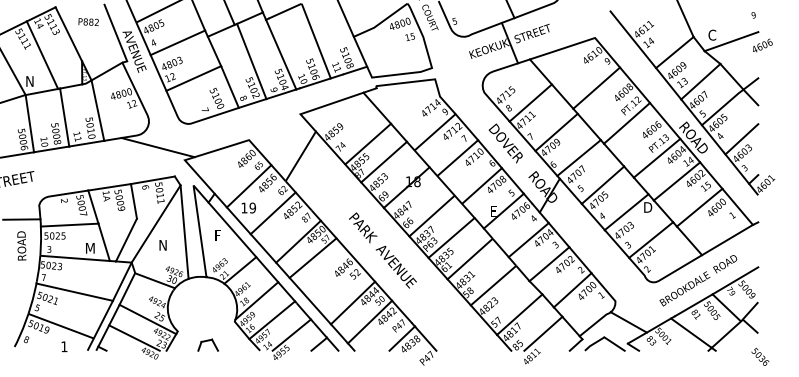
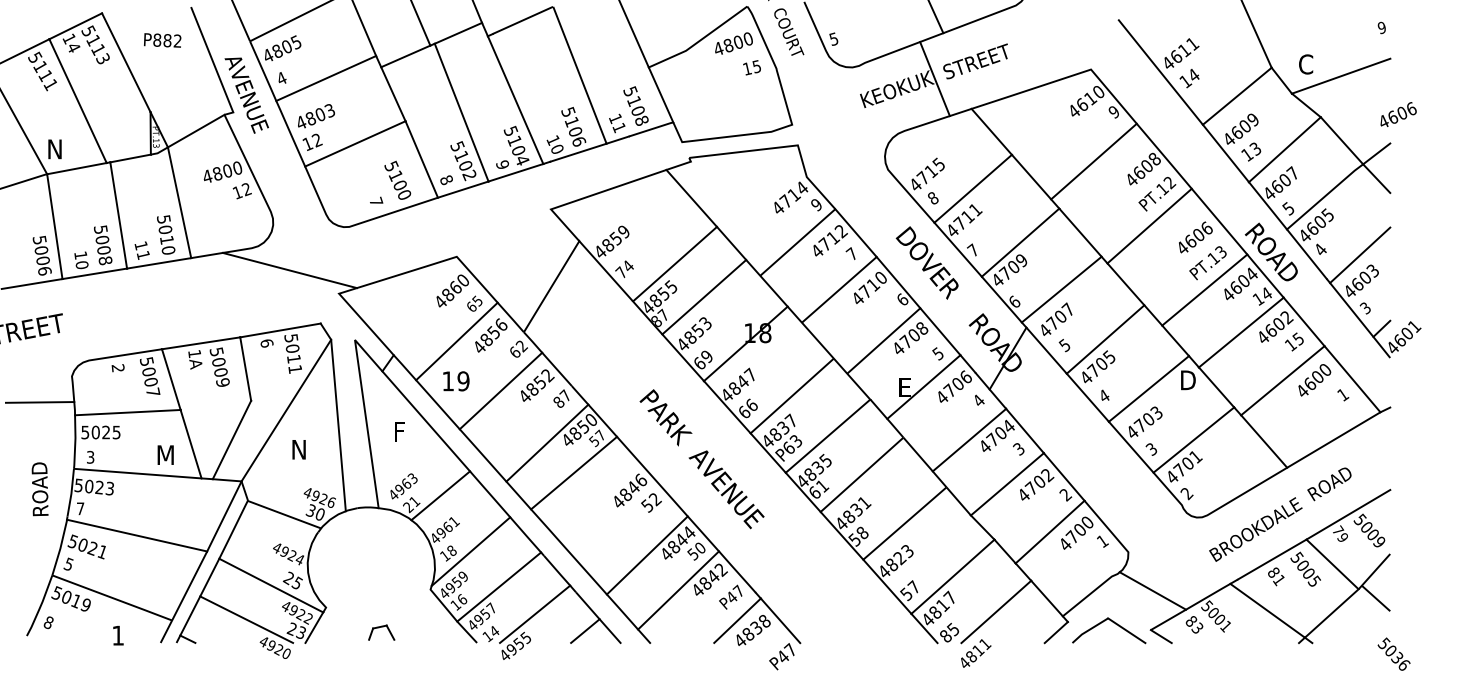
text: (762, 45) -> (1397, 114), moved
text: (21, 245) -> (39, 488), moved
part: (207, 344) -> (380, 631), size x0.7

